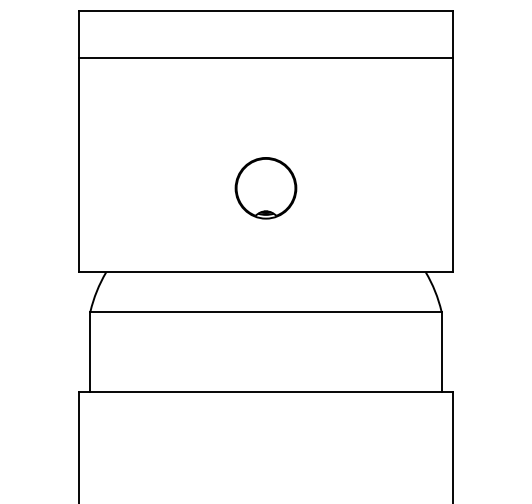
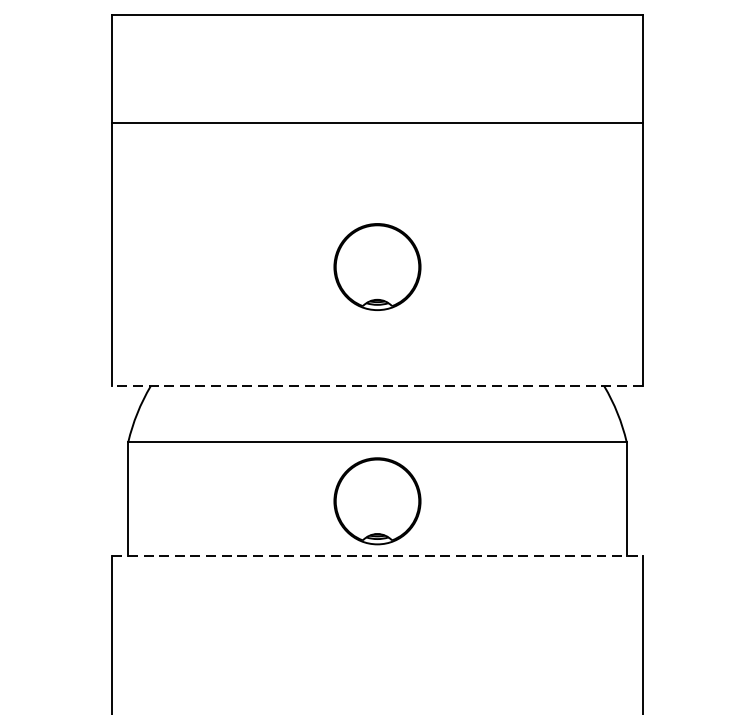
line: (265, 57) -> (376, 122), moved
line: (266, 272) -> (378, 386), solid -> dashed
part: (265, 353) -> (376, 501), added
line: (266, 391) -> (378, 555), solid -> dashed

